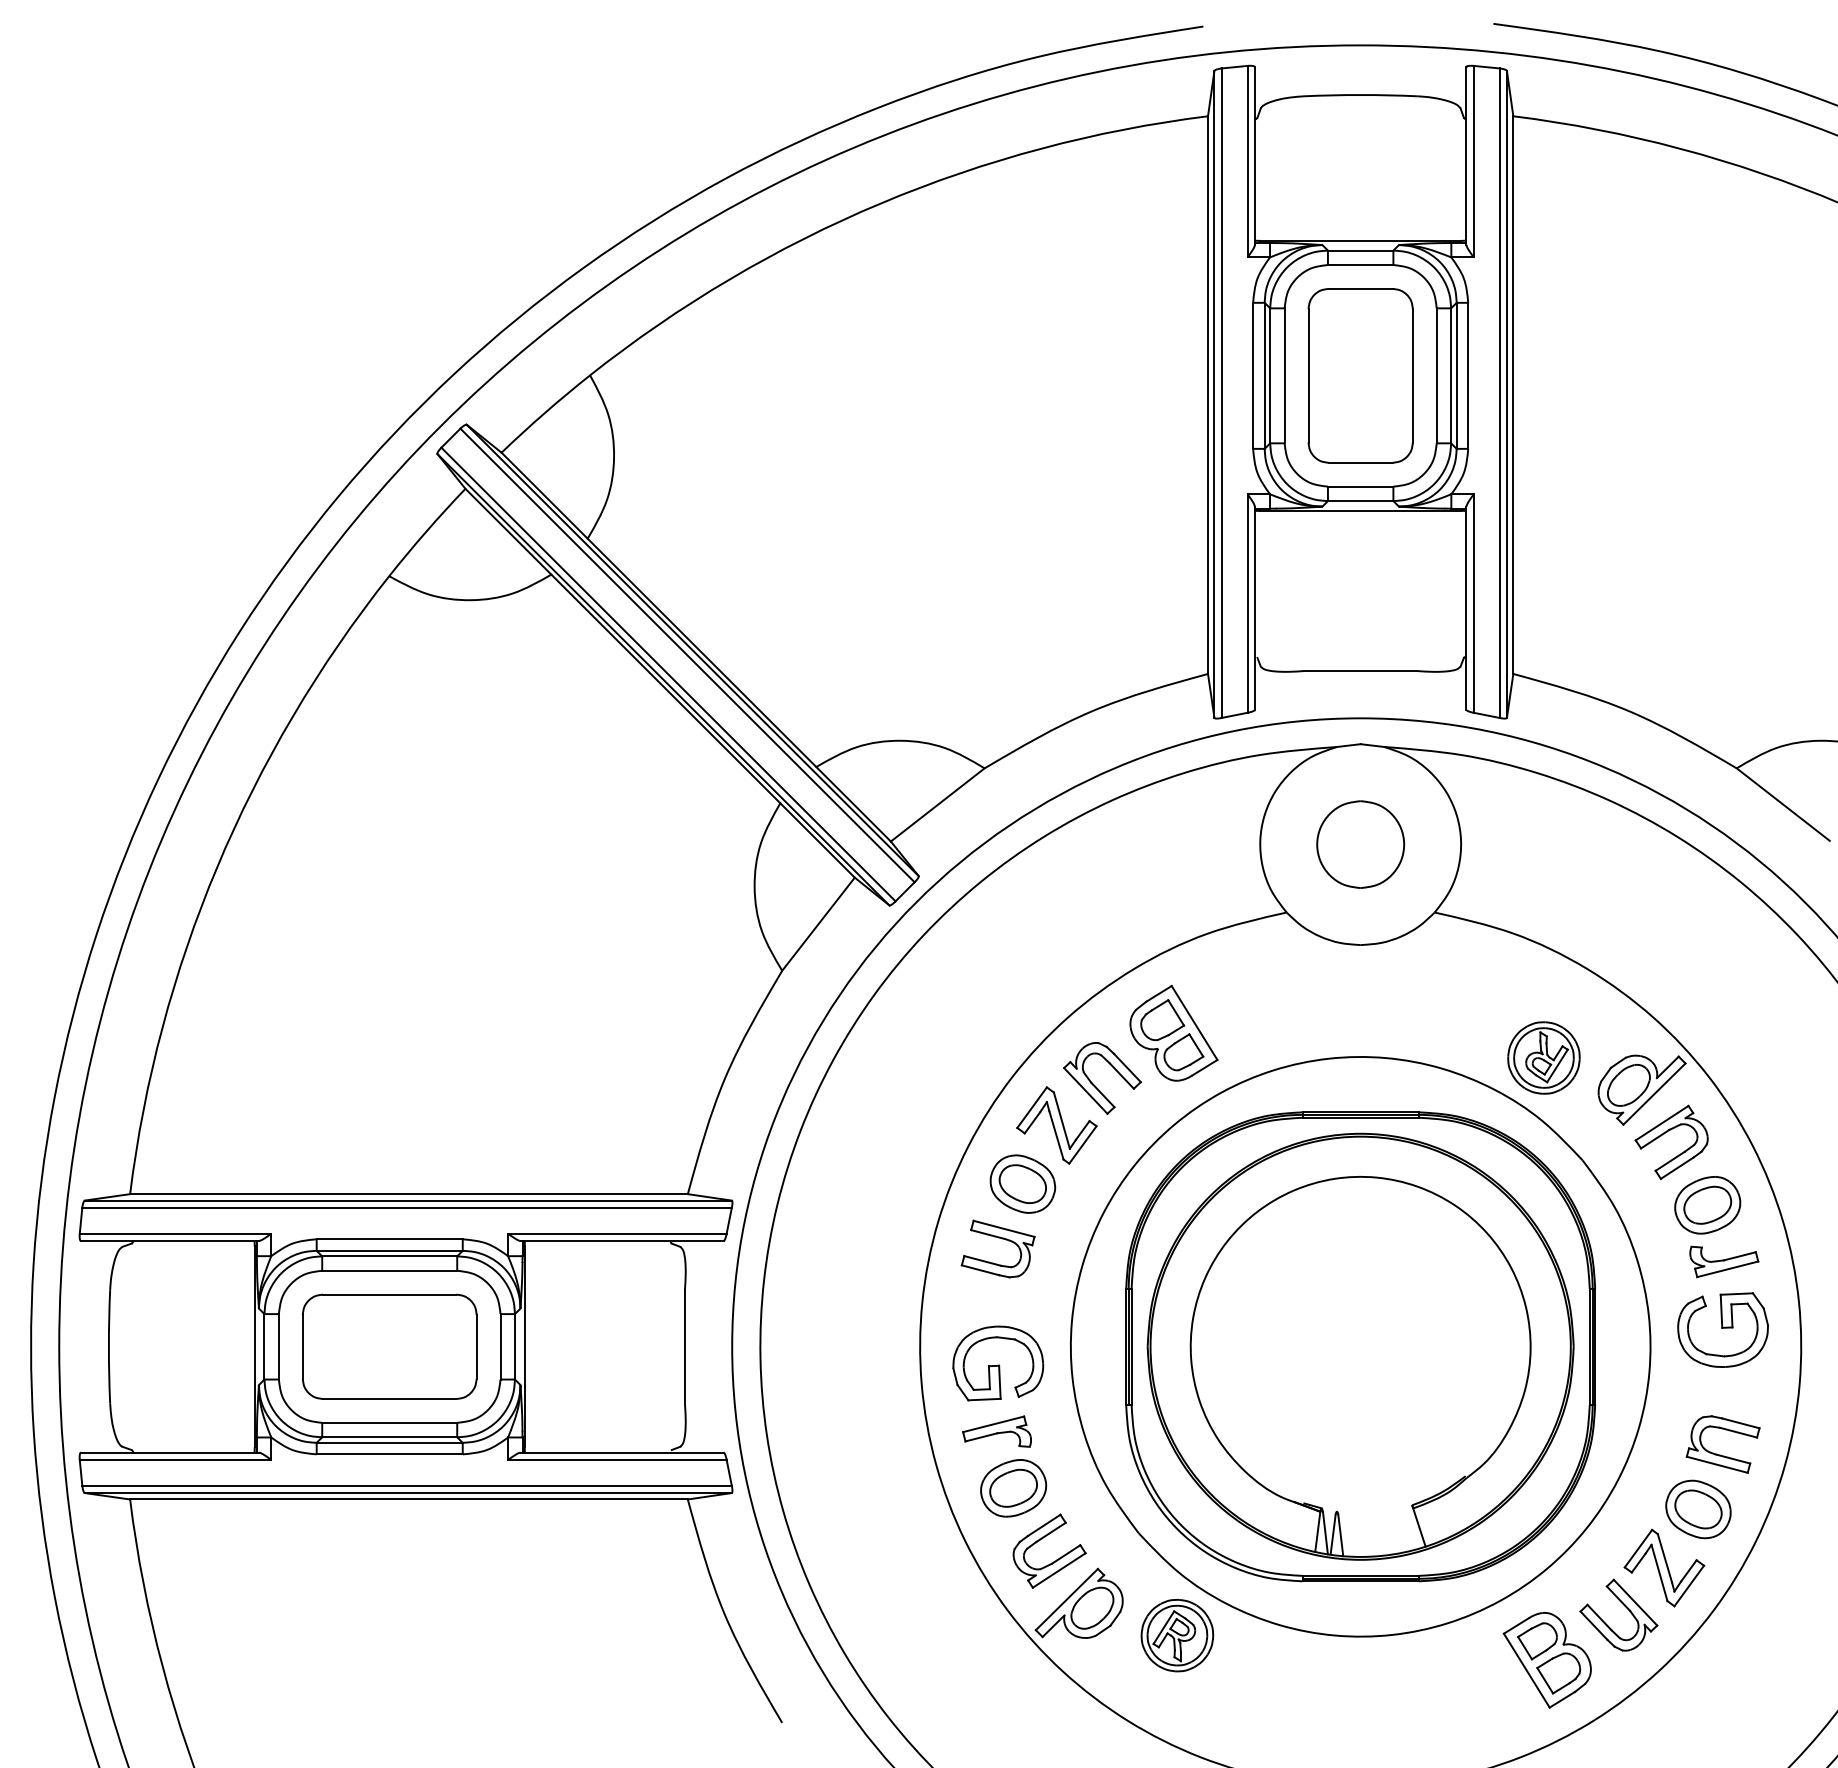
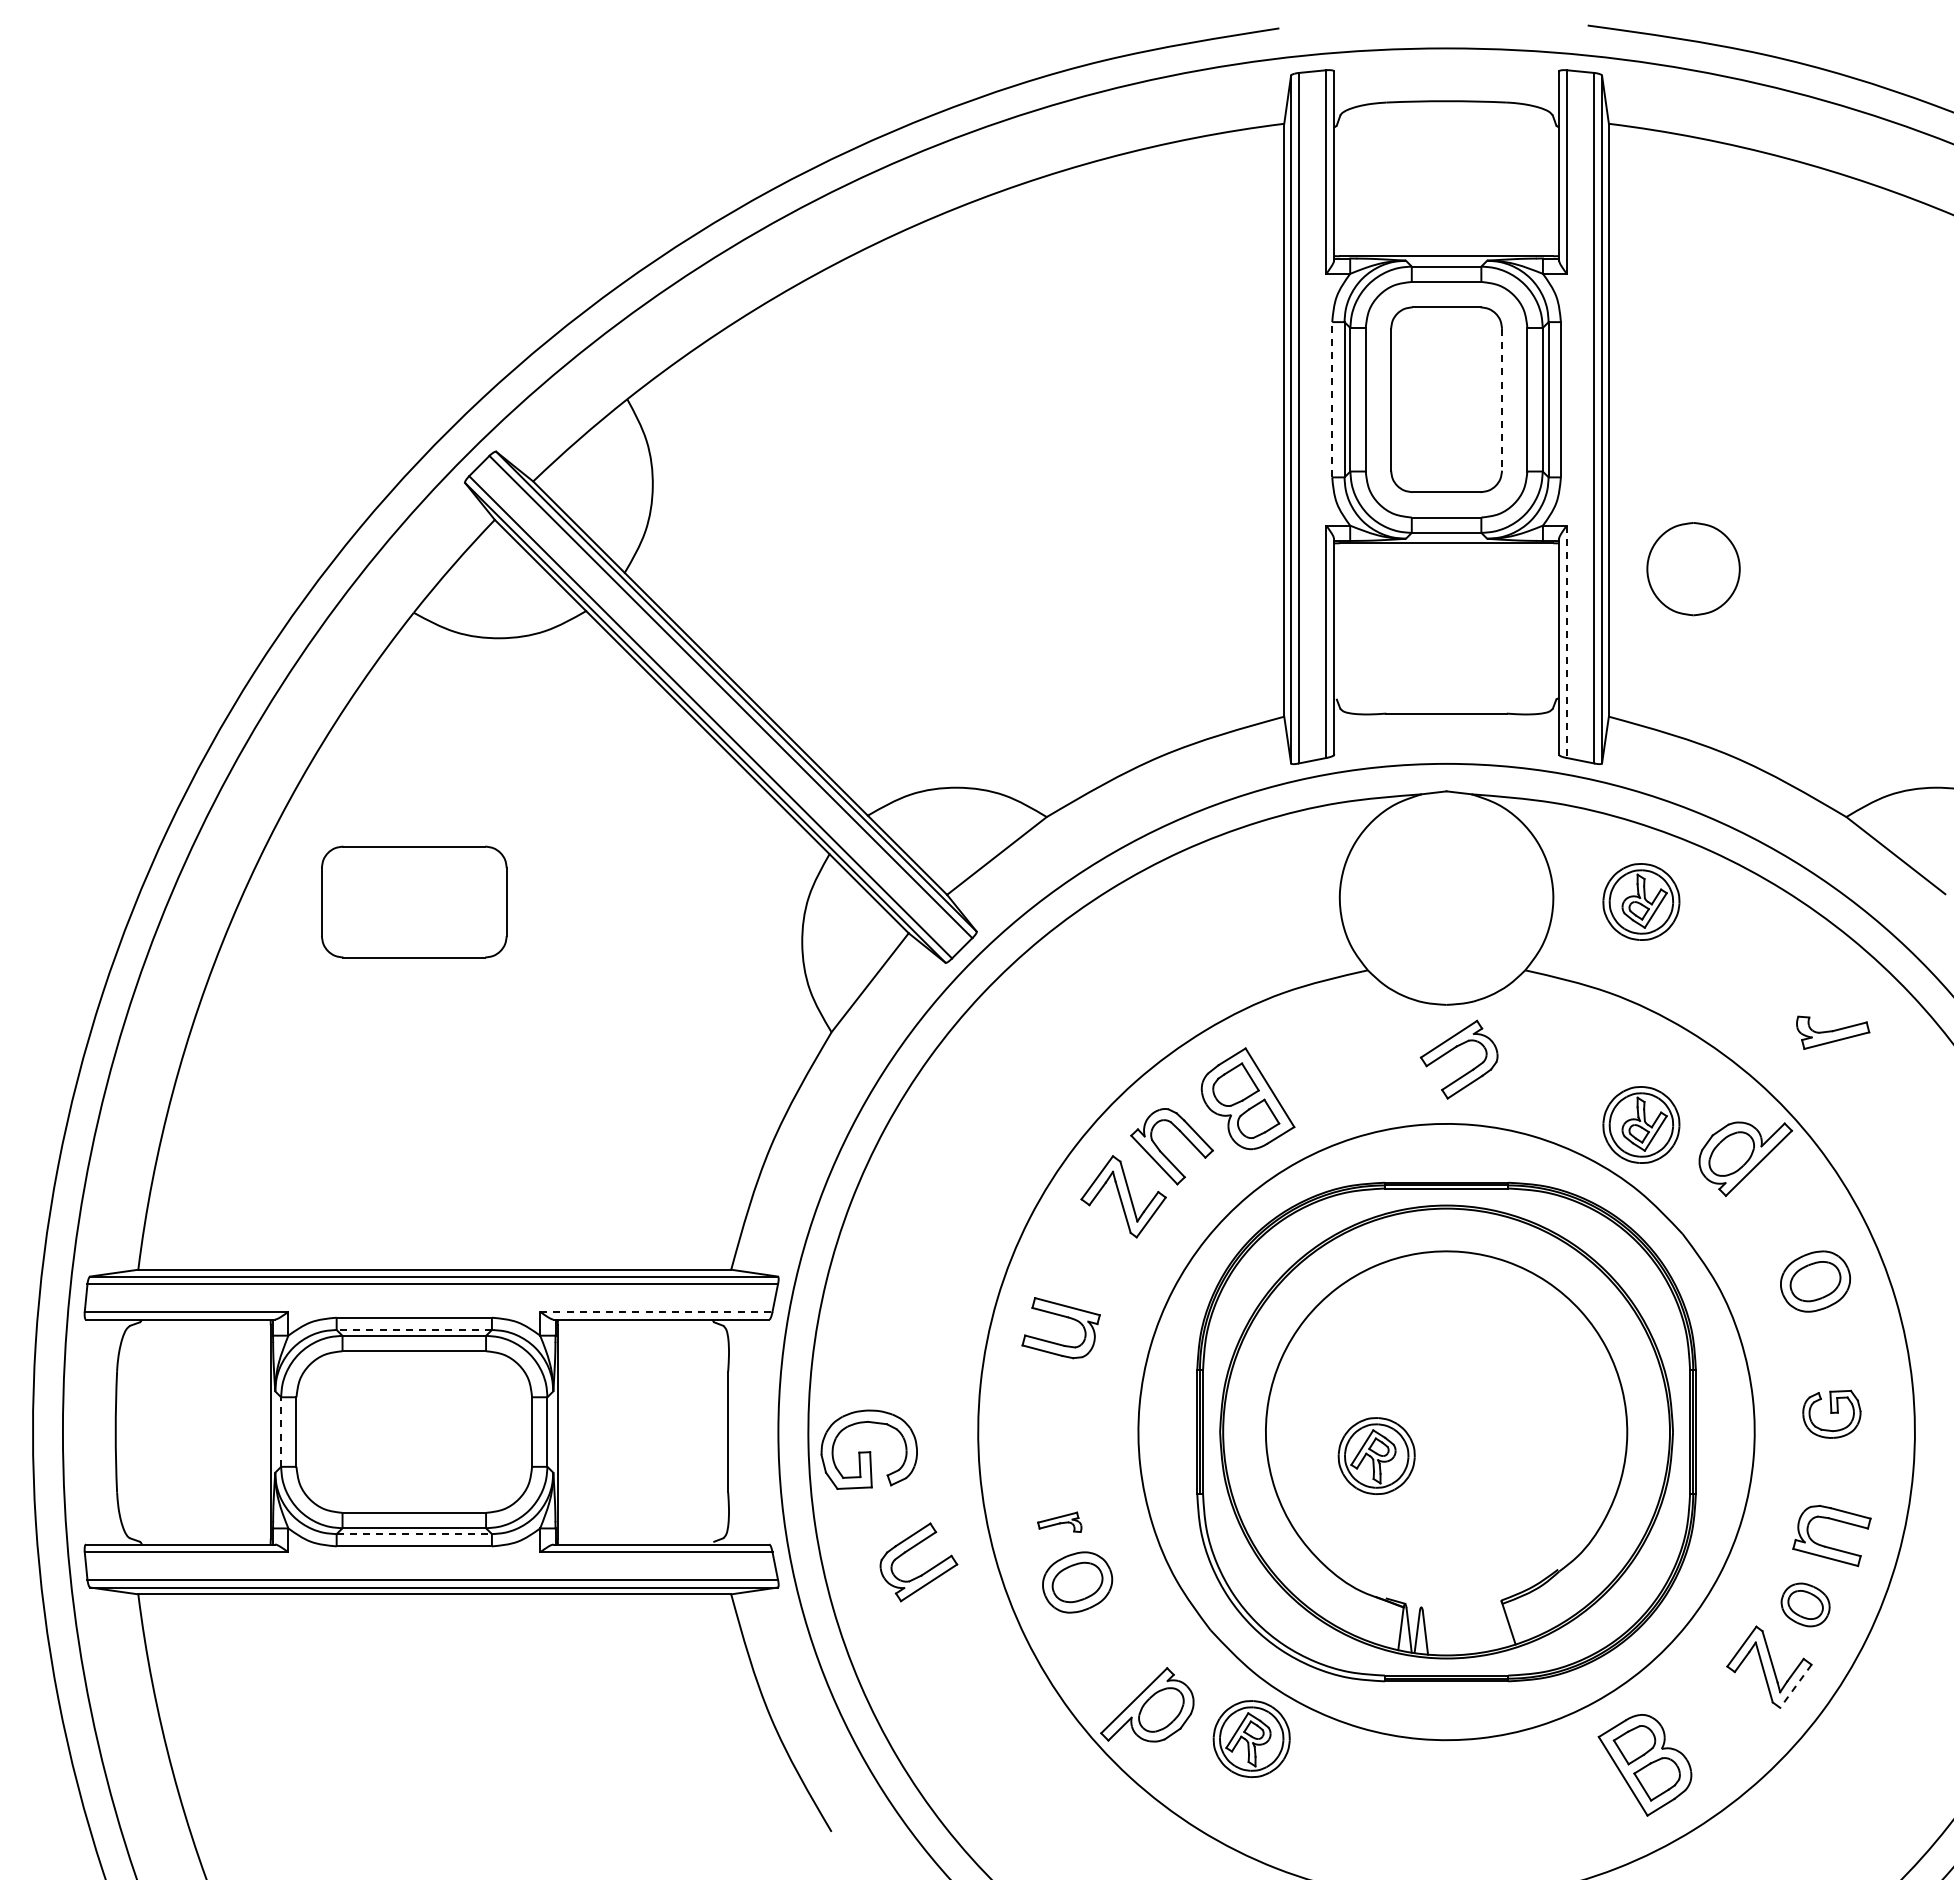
line: (1253, 375) -> (1332, 399), solid -> dashed
line: (1413, 375) -> (1502, 399), solid -> dashed
line: (1473, 604) -> (1566, 642), solid -> dashed
part: (1360, 844) -> (1693, 569), moved
part: (1544, 847) -> (1641, 901), added
part: (1667, 1132) -> (1454, 1049), moved
part: (1022, 1183) -> (1087, 1258), removed
line: (617, 1233) -> (656, 1311), solid -> dashed
line: (389, 1251) -> (414, 1330), solid -> dashed
part: (1724, 1261) -> (1833, 1032), moved
part: (1722, 1330) -> (1831, 1414), size x0.6
part: (389, 1346) -> (414, 901), moved
line: (264, 1347) -> (281, 1432), solid -> dashed
part: (997, 1363) -> (868, 1449), moved
part: (1294, 1368) -> (1376, 1455), added
part: (996, 1431) -> (1059, 1522), size x0.6
line: (389, 1443) -> (414, 1534), solid -> dashed
part: (1698, 1509) -> (1805, 1604), size x0.7
part: (1055, 1559) -> (925, 1571), moved
line: (1688, 1586) -> (1795, 1686), solid -> dashed
part: (1624, 1606) -> (1727, 1708), removed

